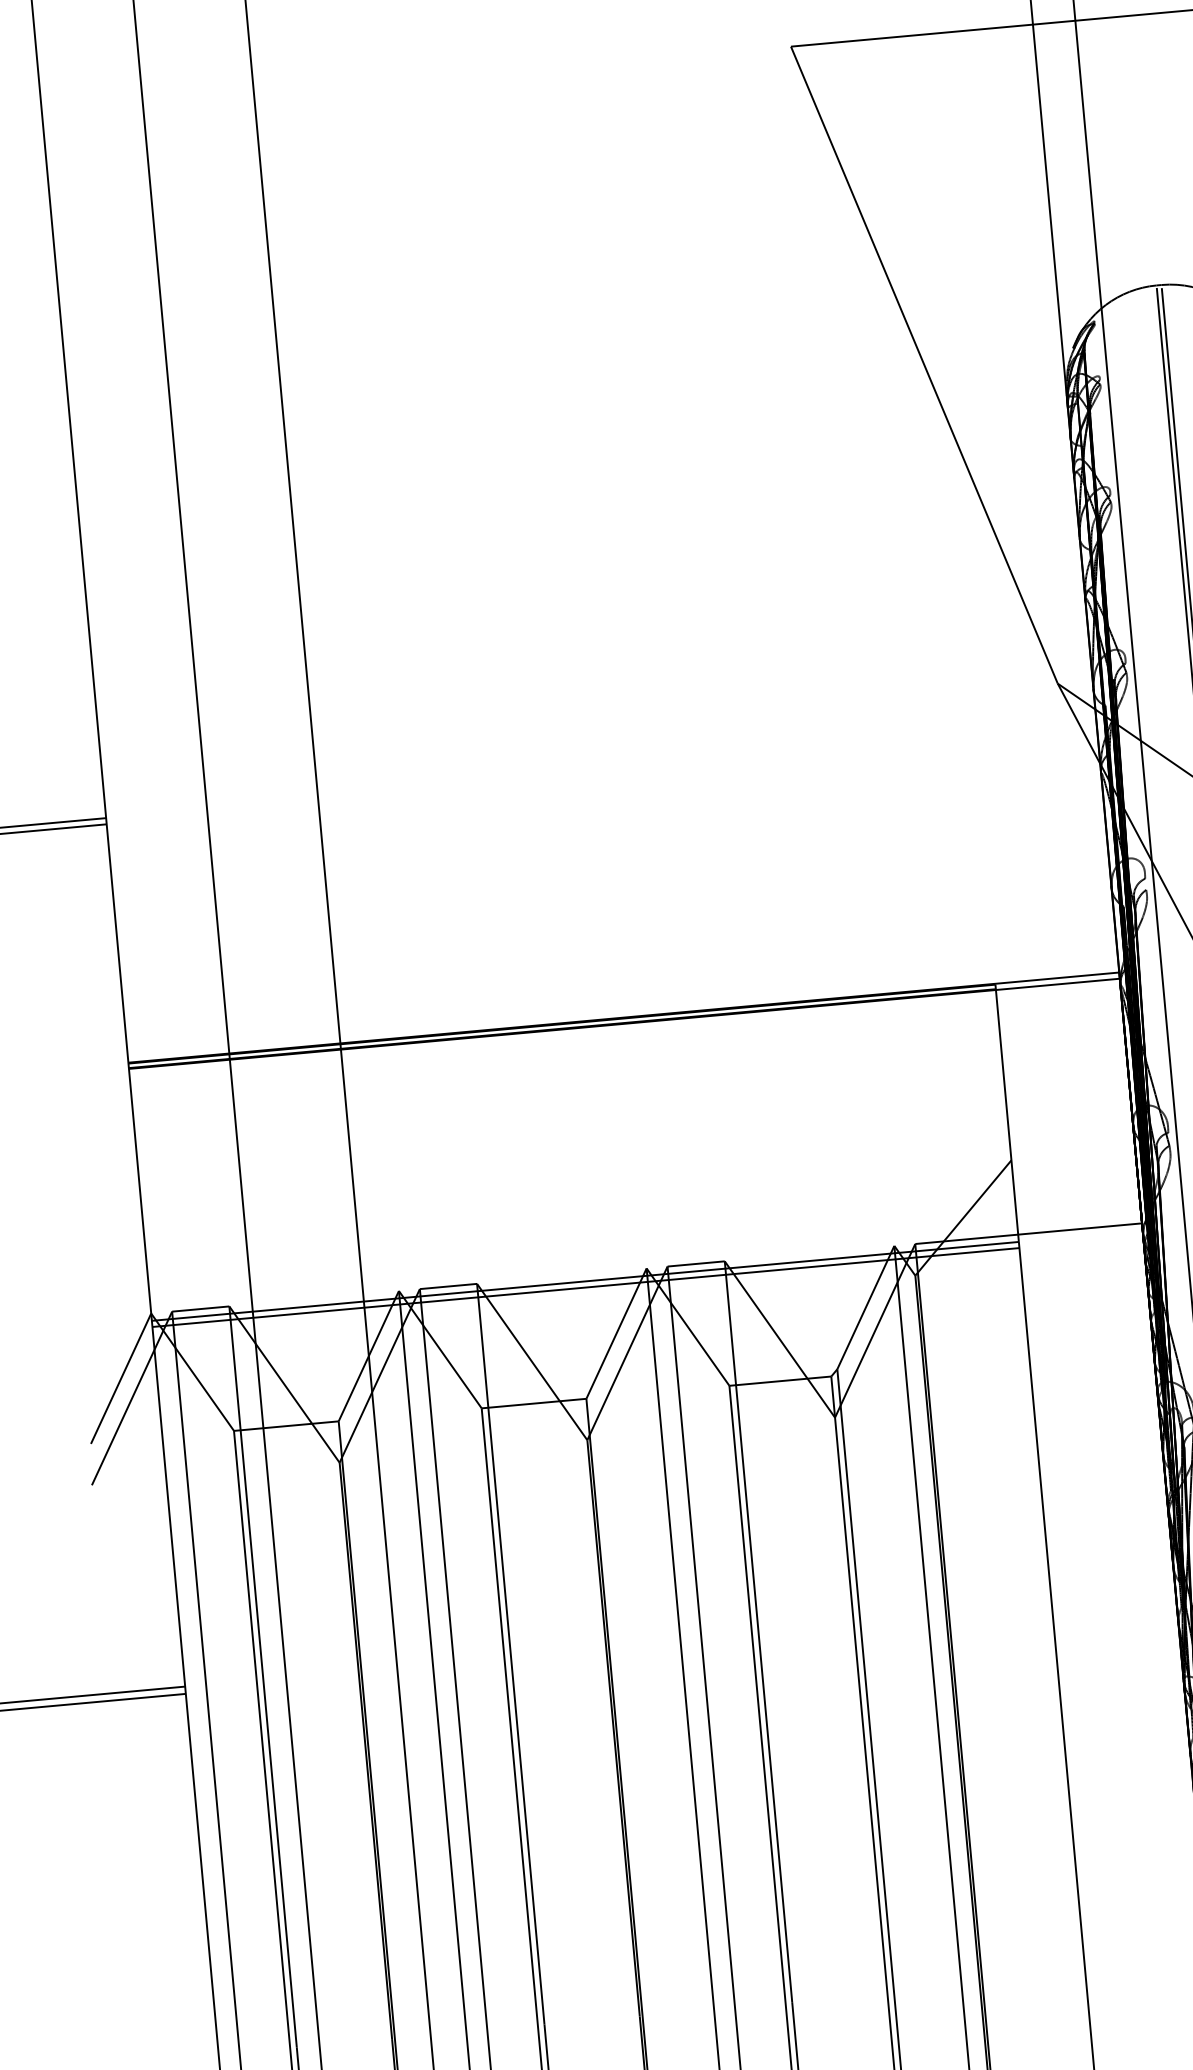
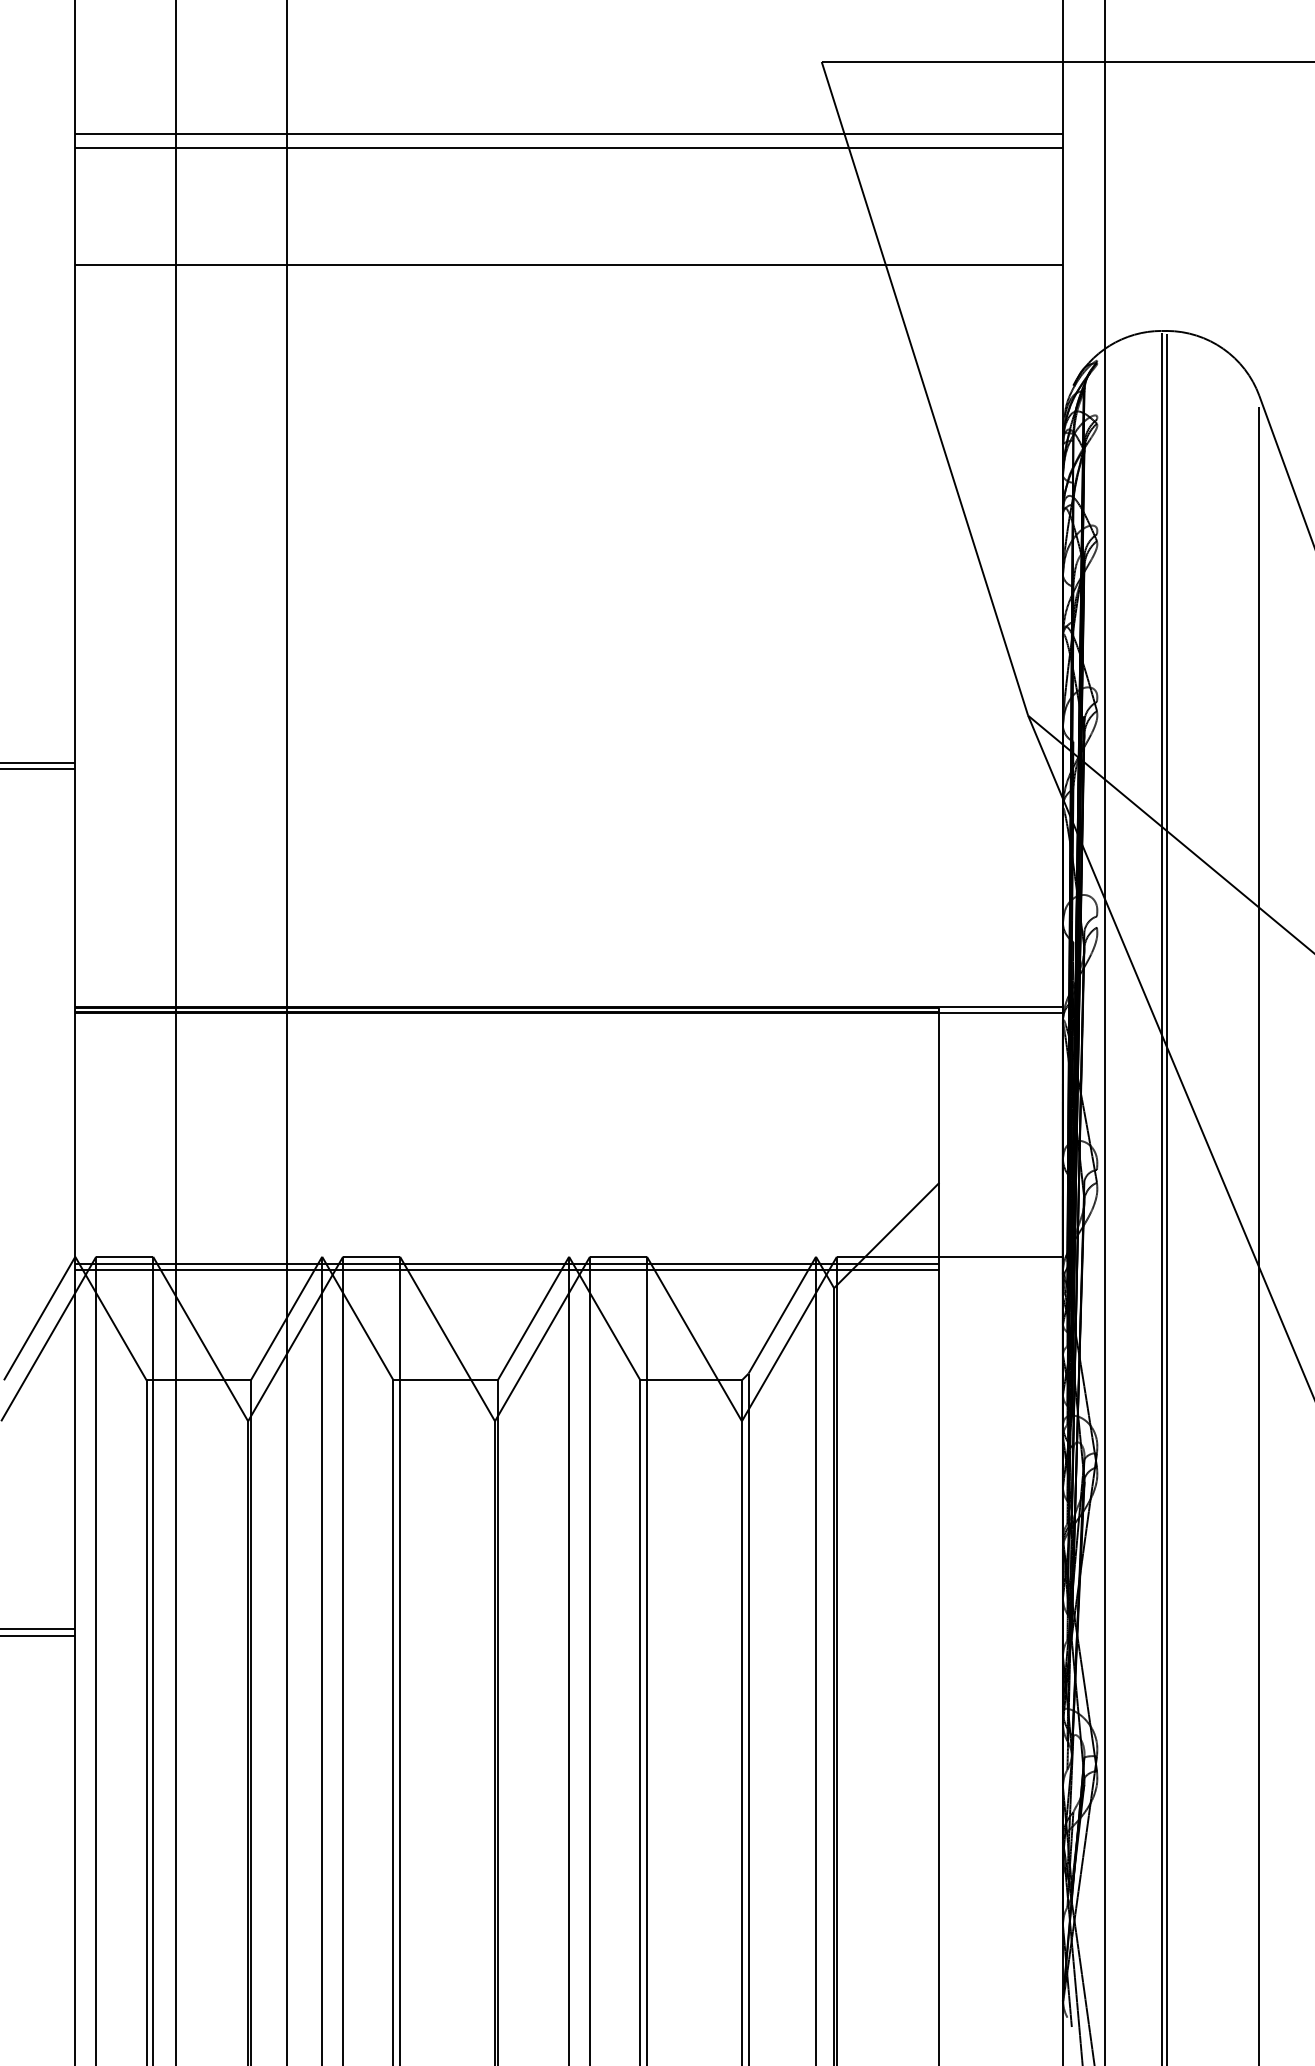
line: (543, 142) -> (568, 134), added
line: (544, 156) -> (568, 148), added
line: (555, 273) -> (568, 265), added

